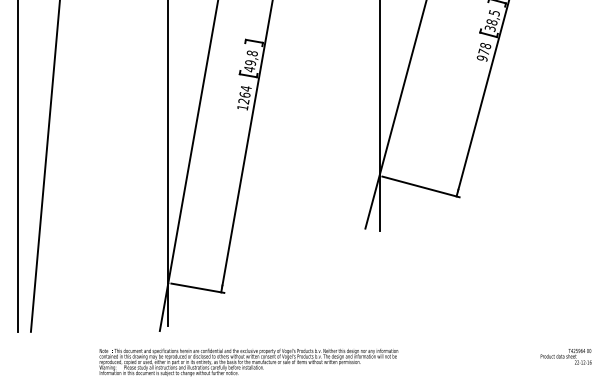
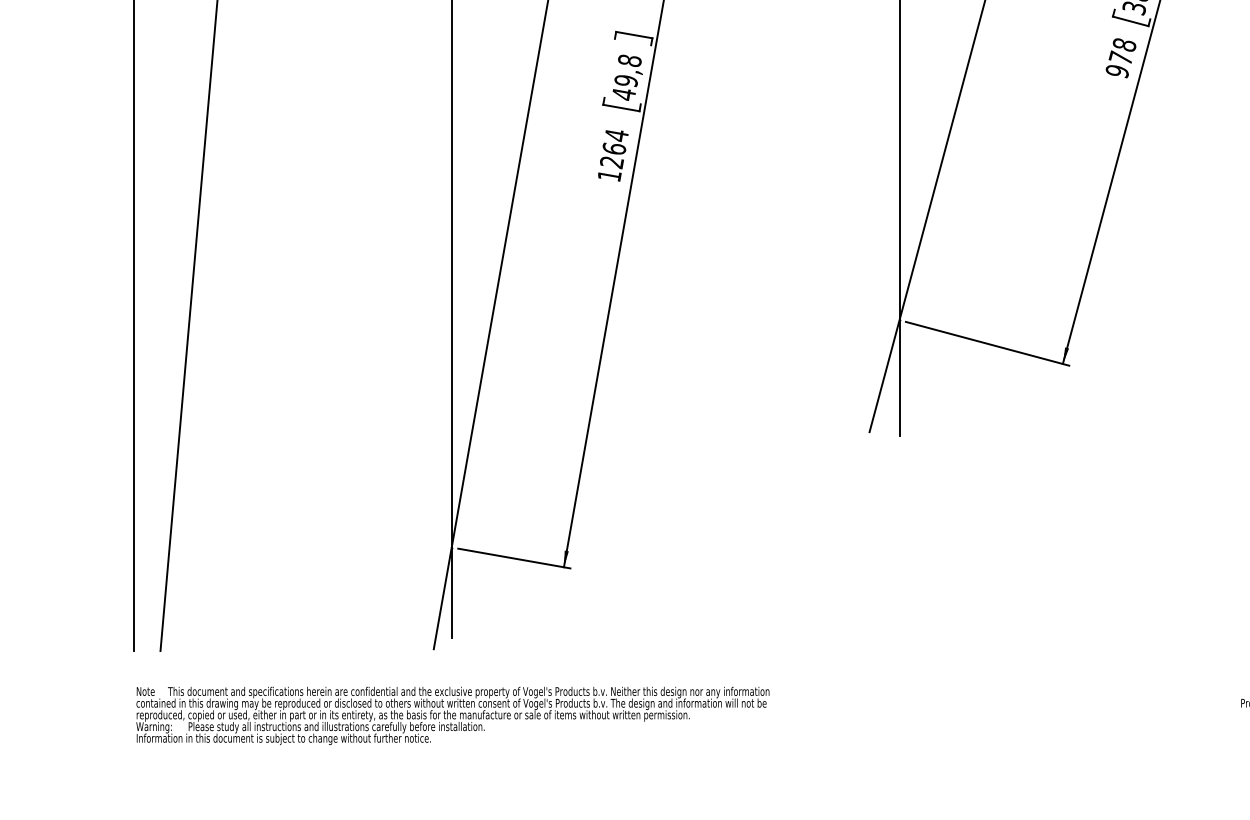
text: (248, 362) -> (452, 715), moved

